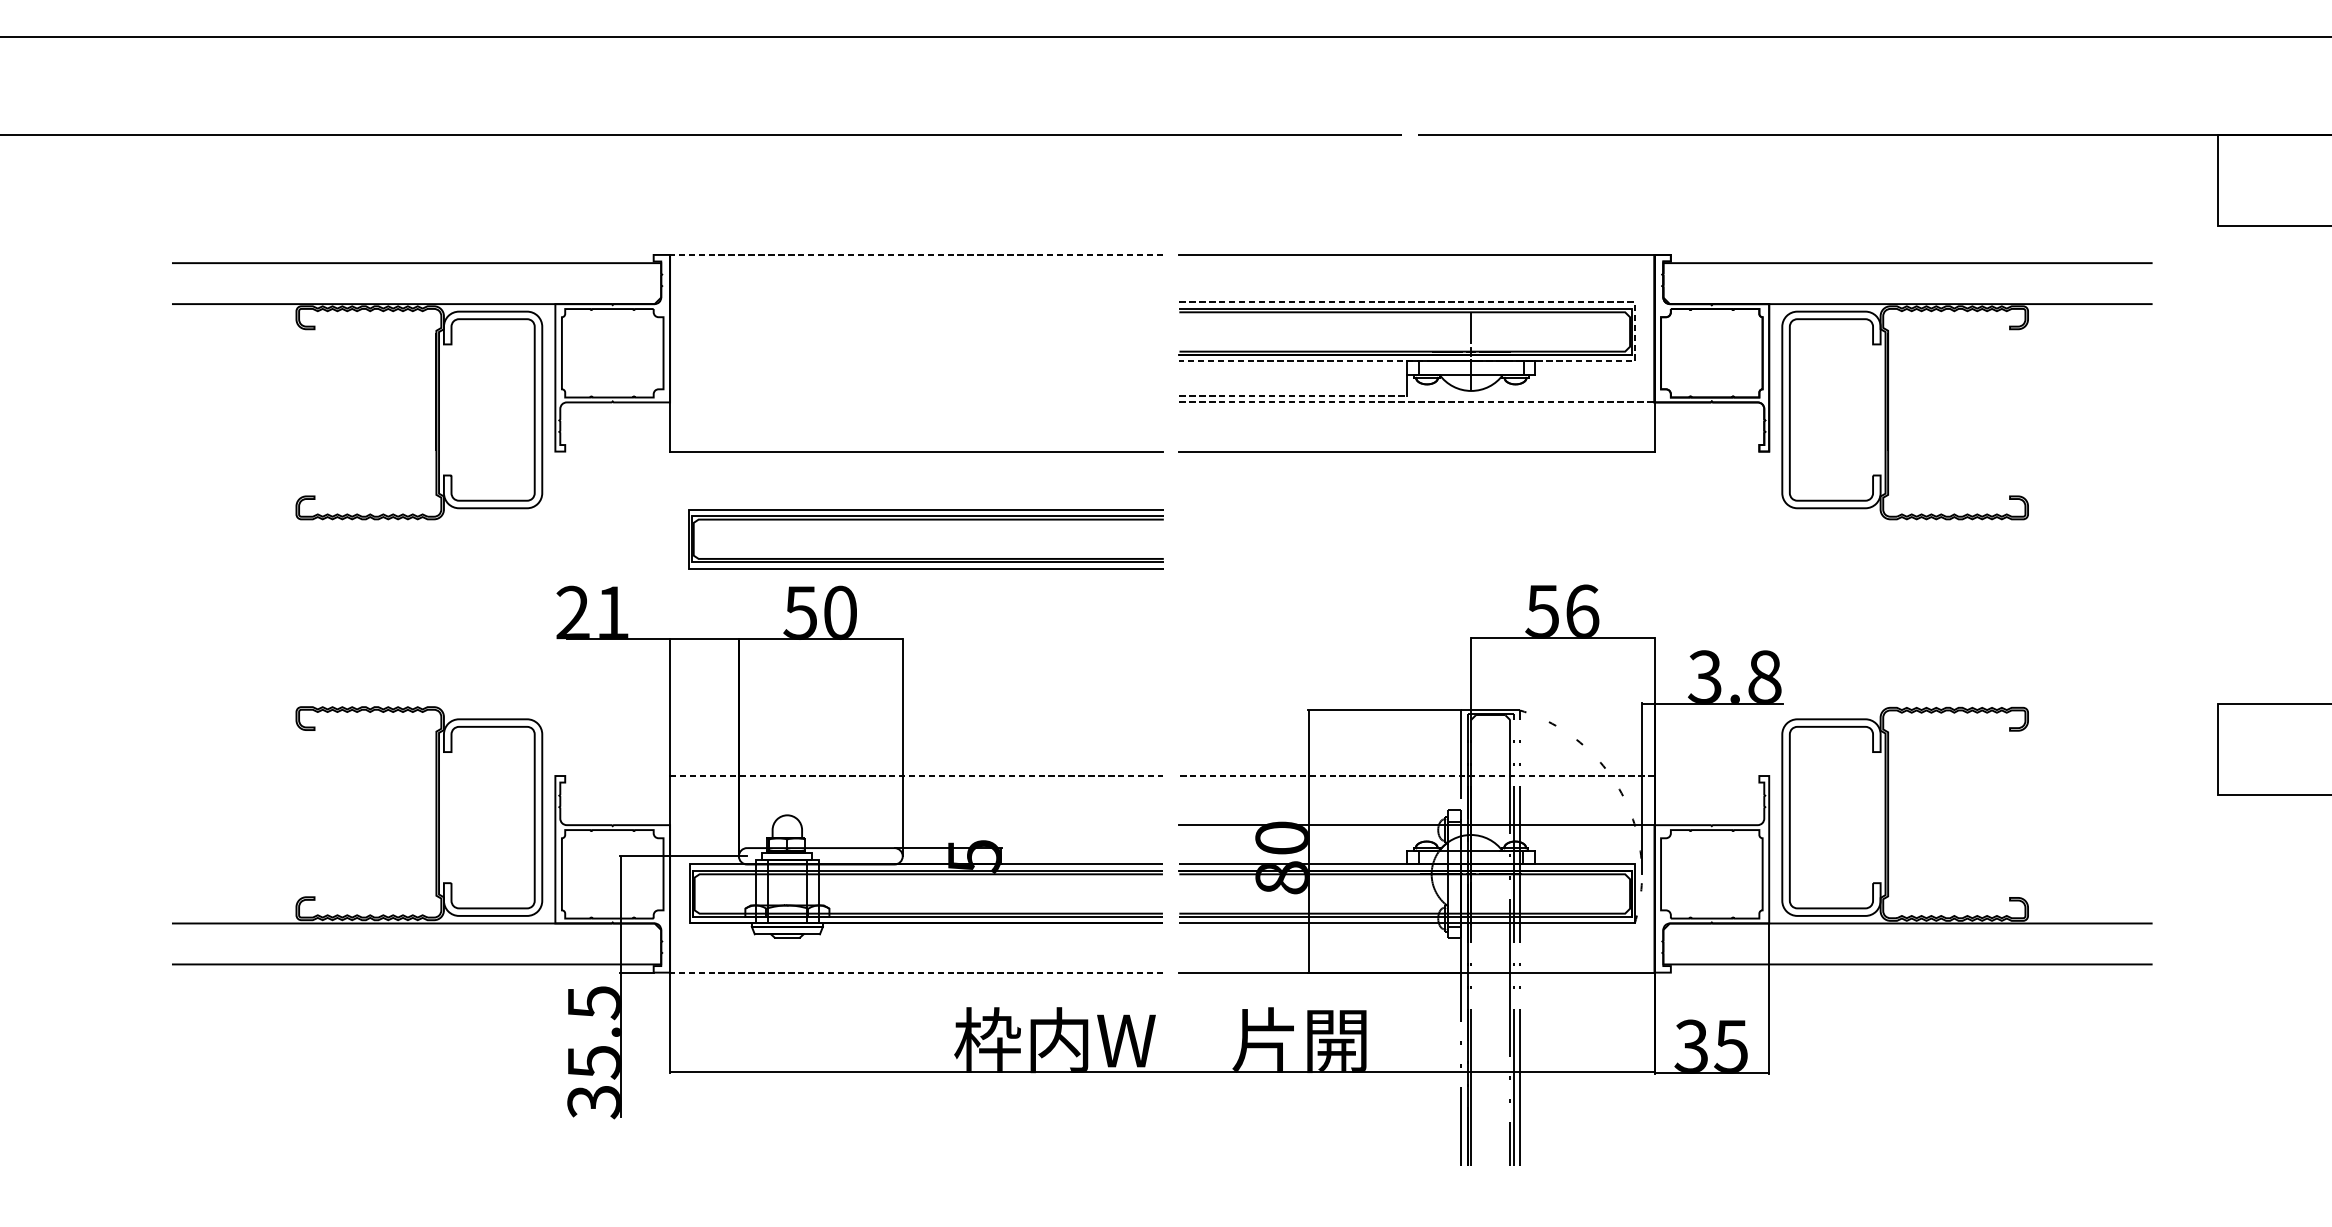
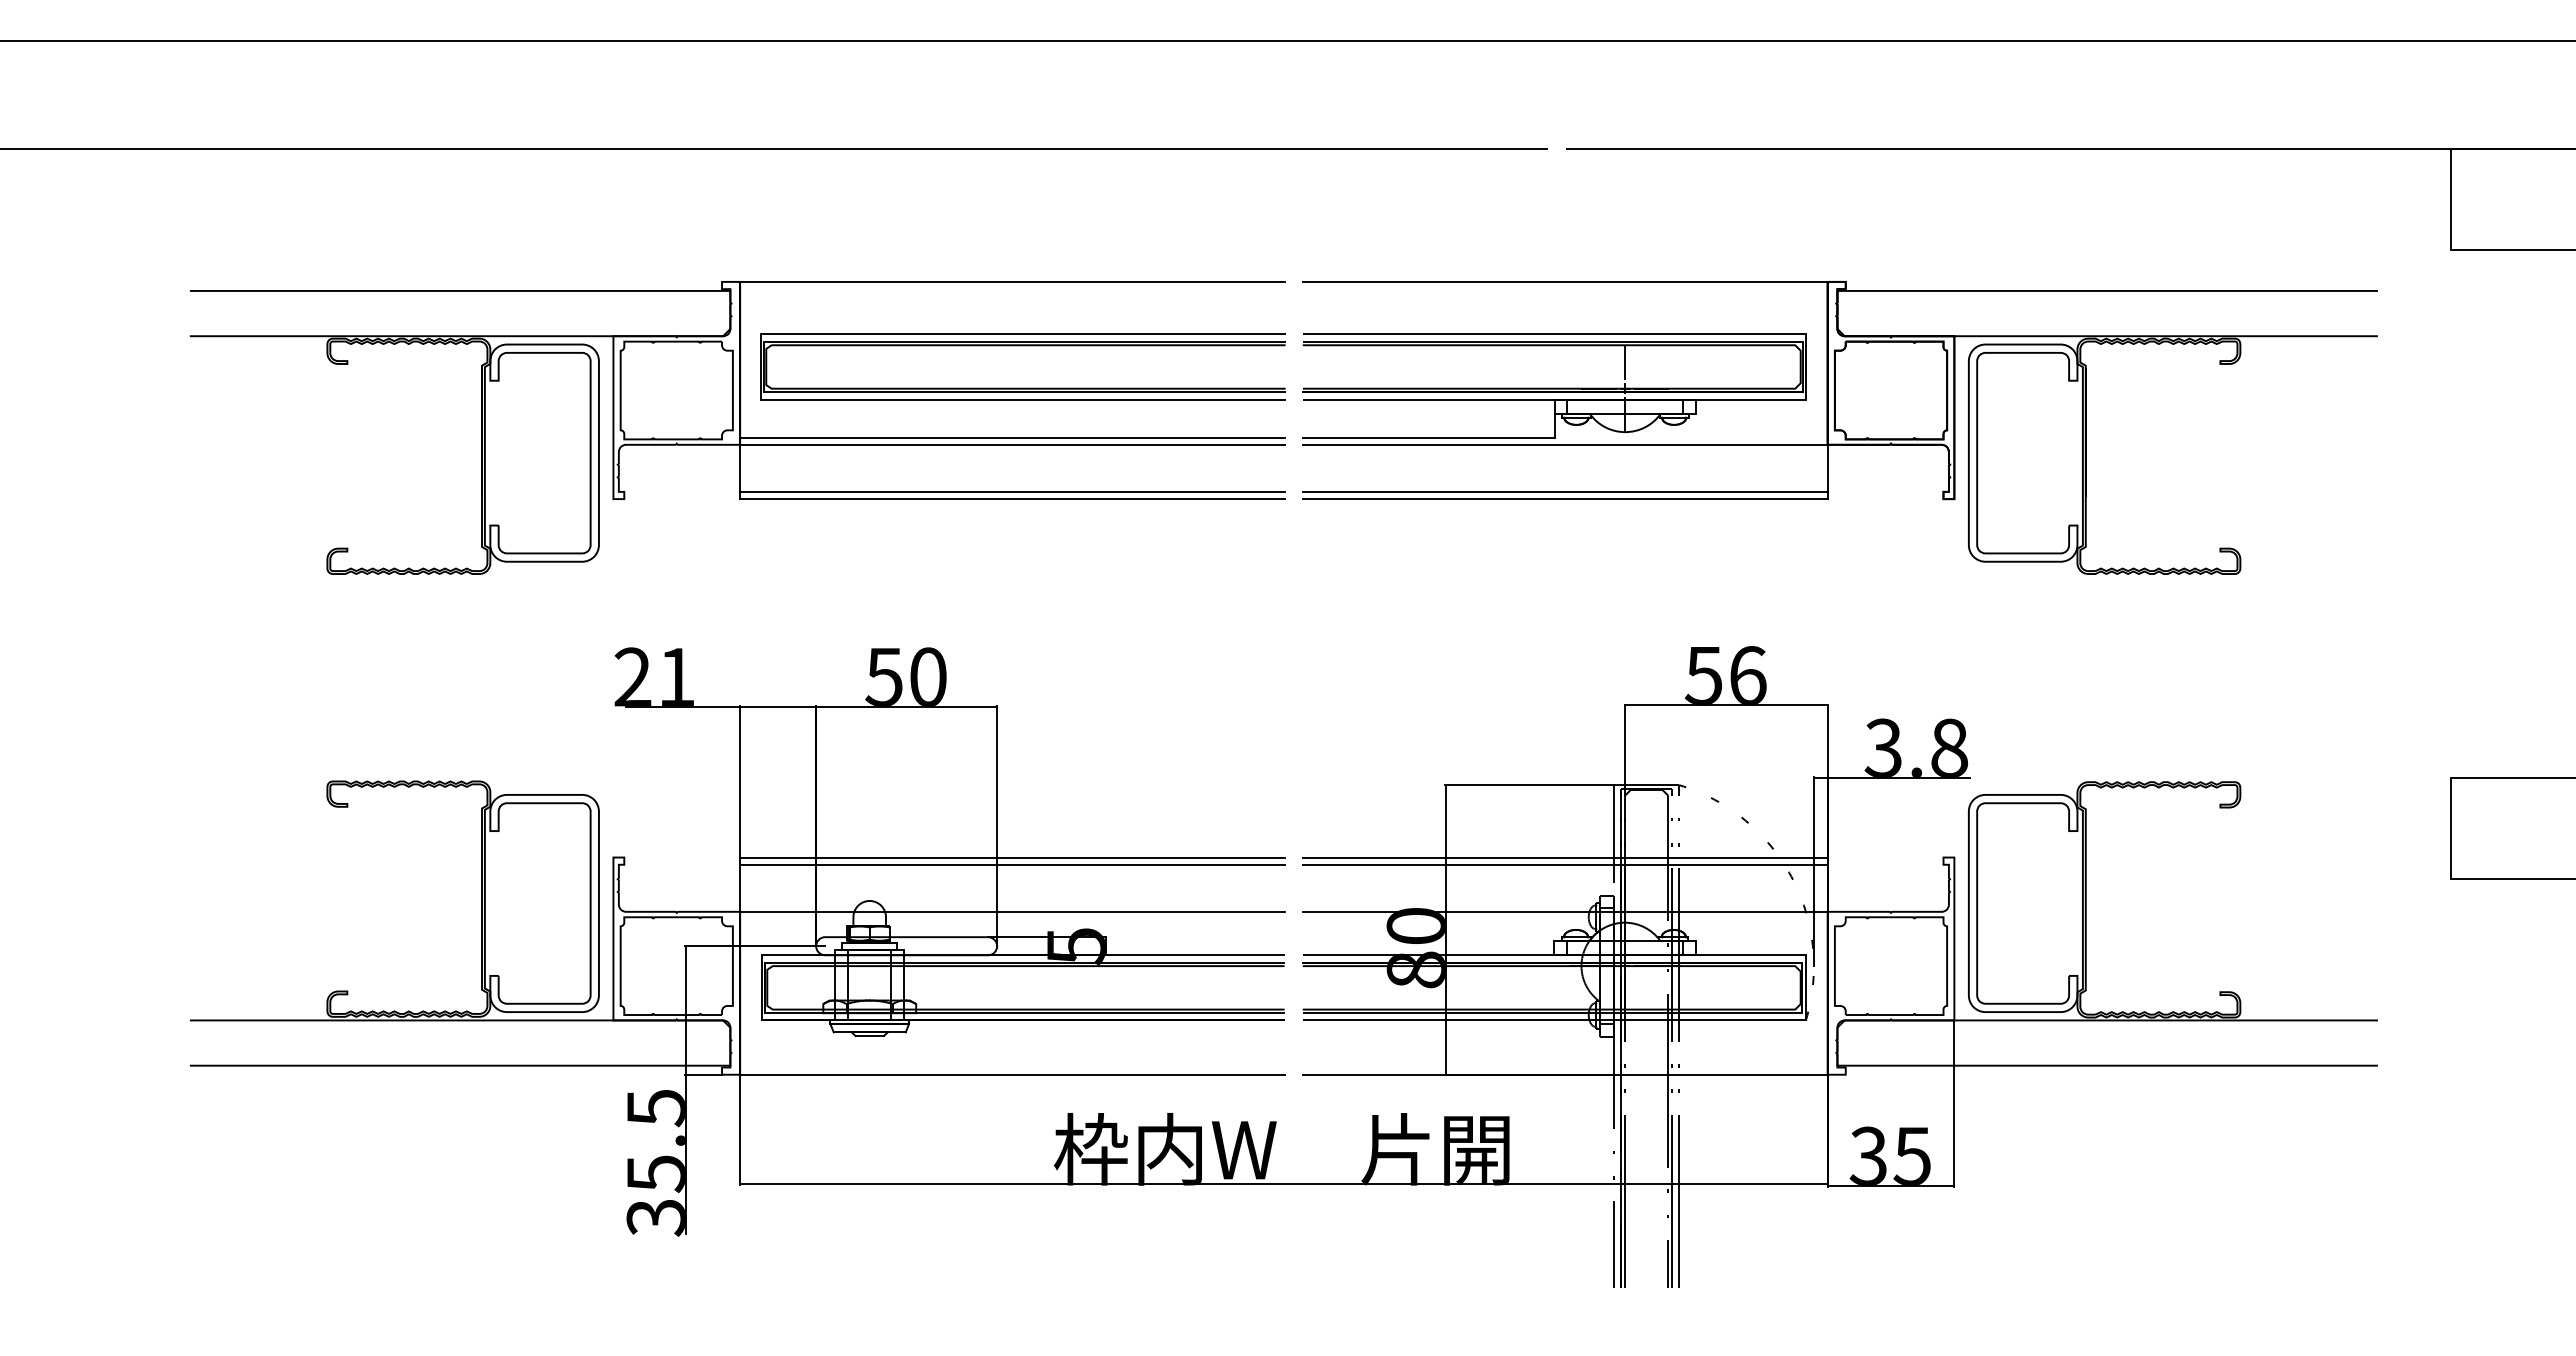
line: (915, 254) -> (1011, 281), dashed -> solid
line: (1635, 331) -> (1806, 366), dashed -> solid
line: (916, 395) -> (1012, 437), added
line: (1293, 395) -> (1428, 437), dashed -> solid
line: (916, 402) -> (1012, 444), added
line: (1417, 402) -> (1565, 444), dashed -> solid
line: (916, 444) -> (1012, 491), added
line: (1416, 444) -> (1564, 491), added
part: (925, 520) -> (1022, 346), moved
line: (916, 775) -> (1012, 857), dashed -> solid
line: (1416, 775) -> (1564, 857), dashed -> solid
line: (916, 782) -> (1012, 864), added
line: (1416, 782) -> (1564, 864), added
line: (916, 824) -> (1012, 911), added
line: (915, 972) -> (1011, 1074), dashed -> solid

